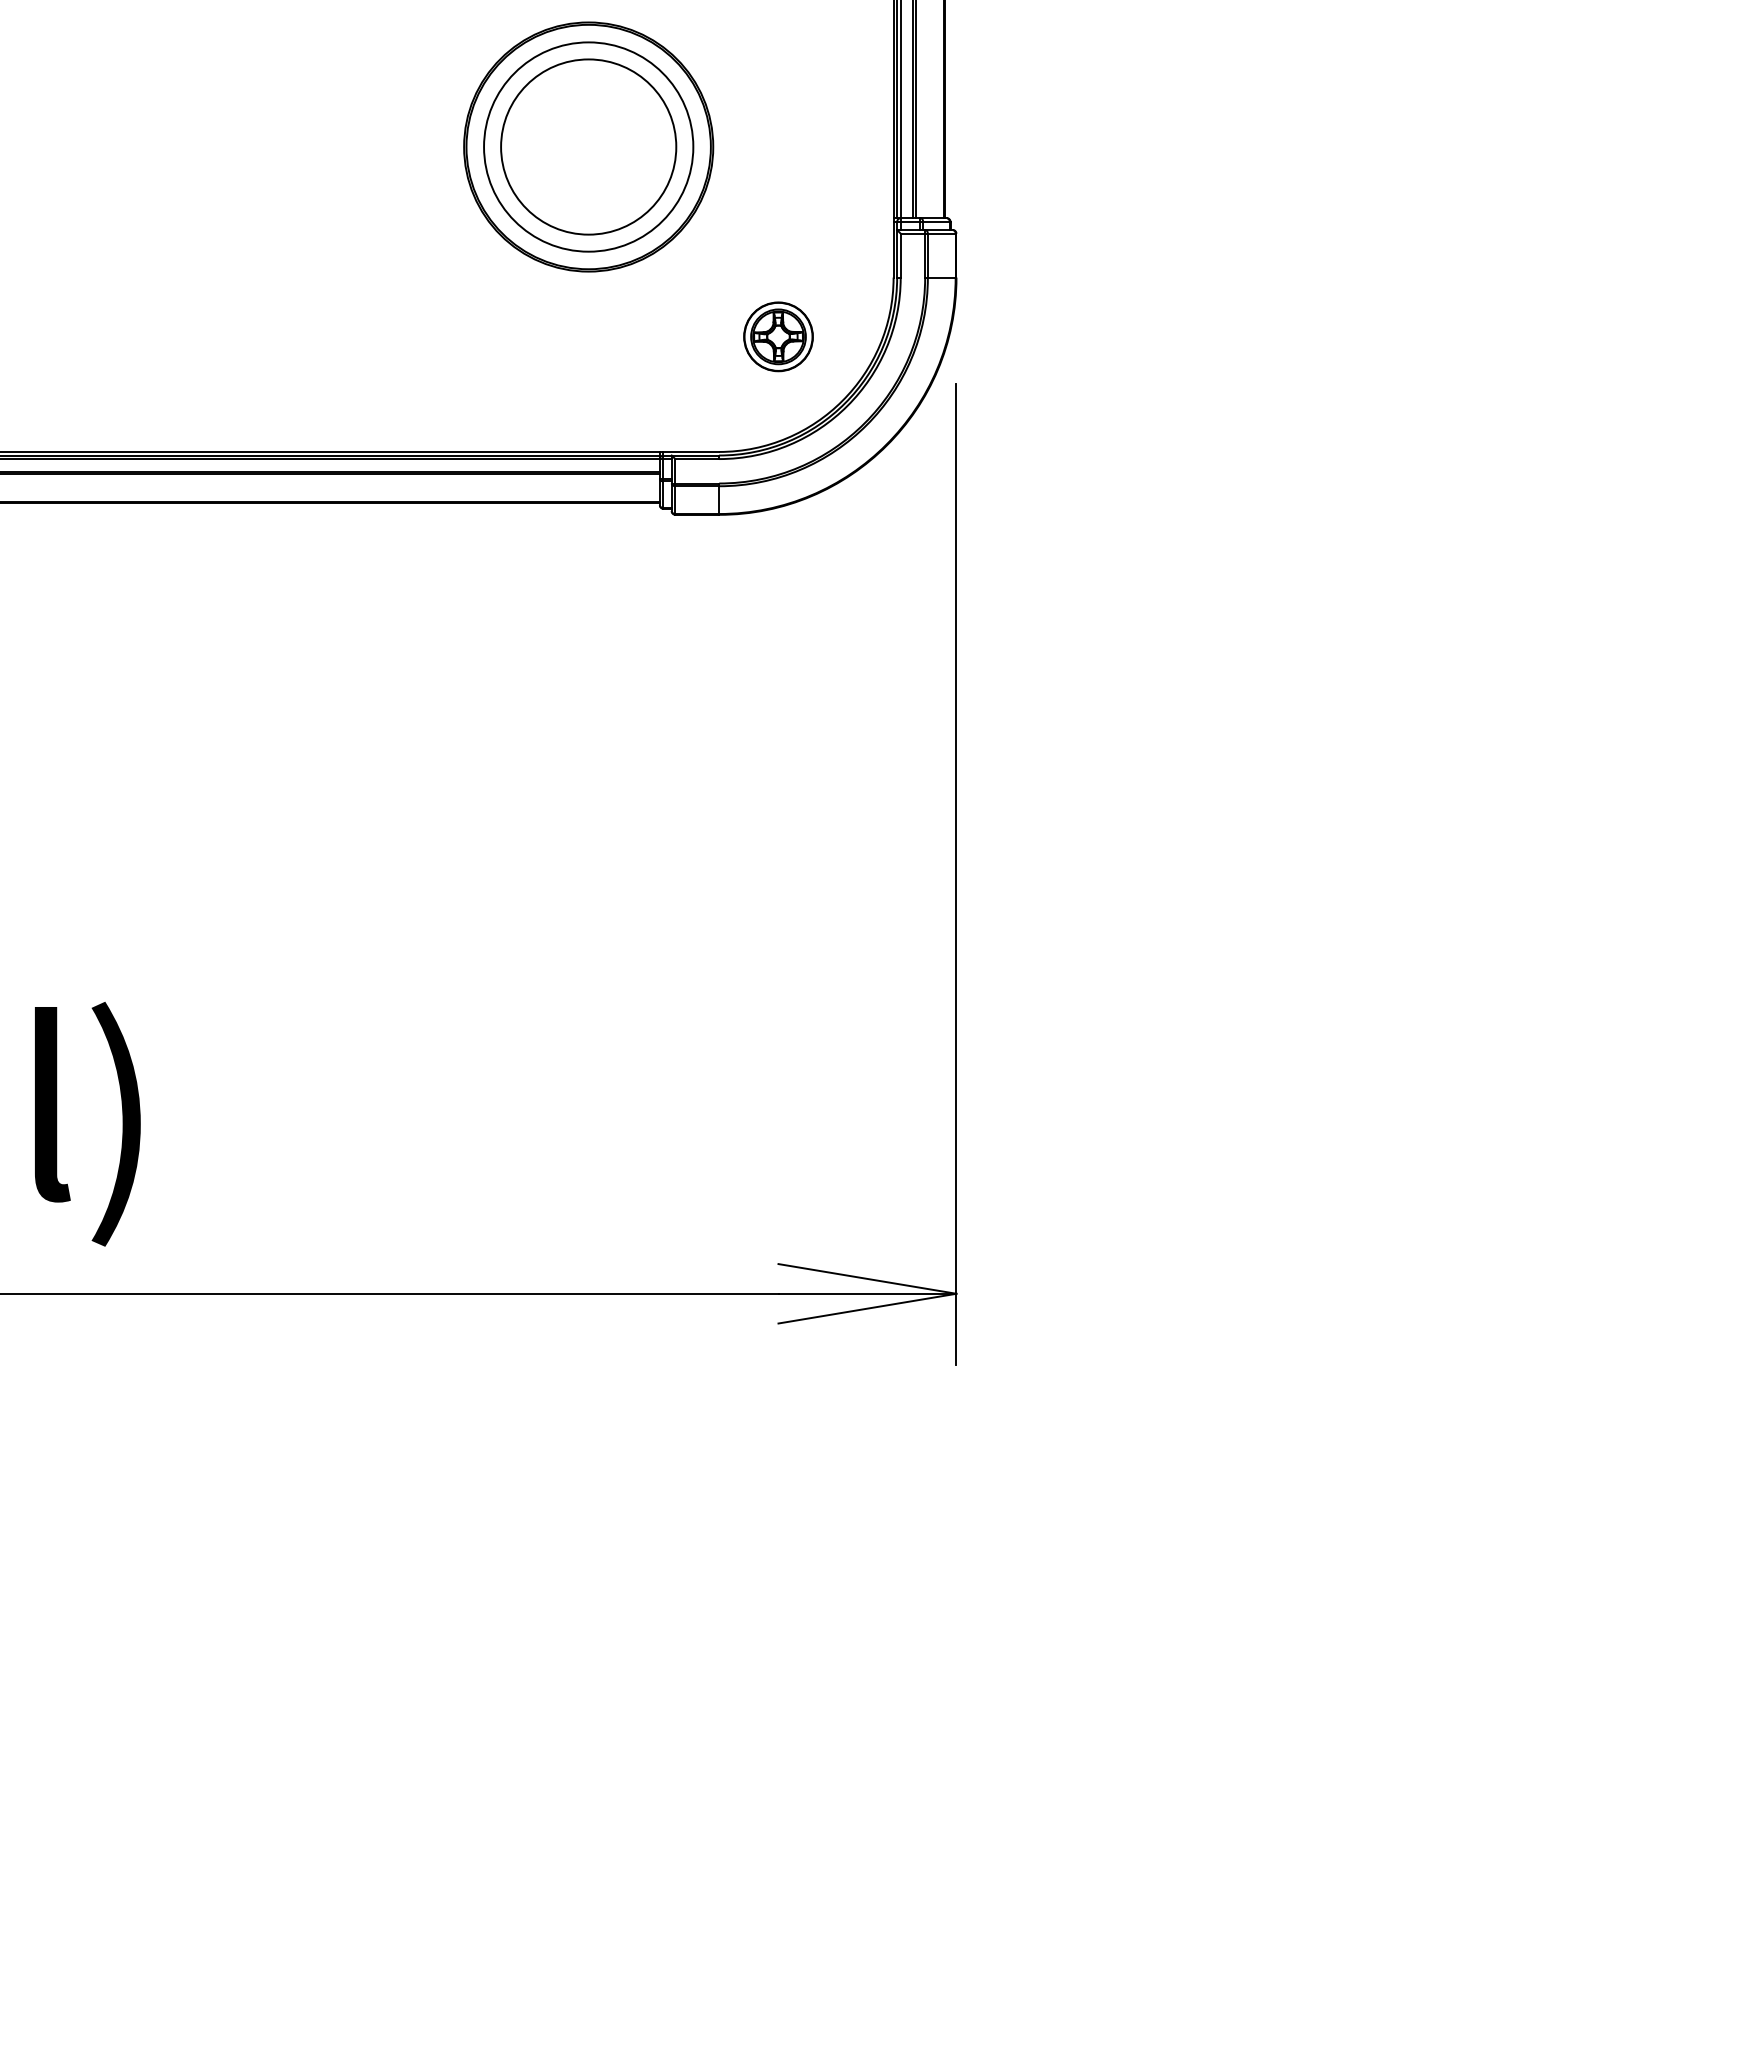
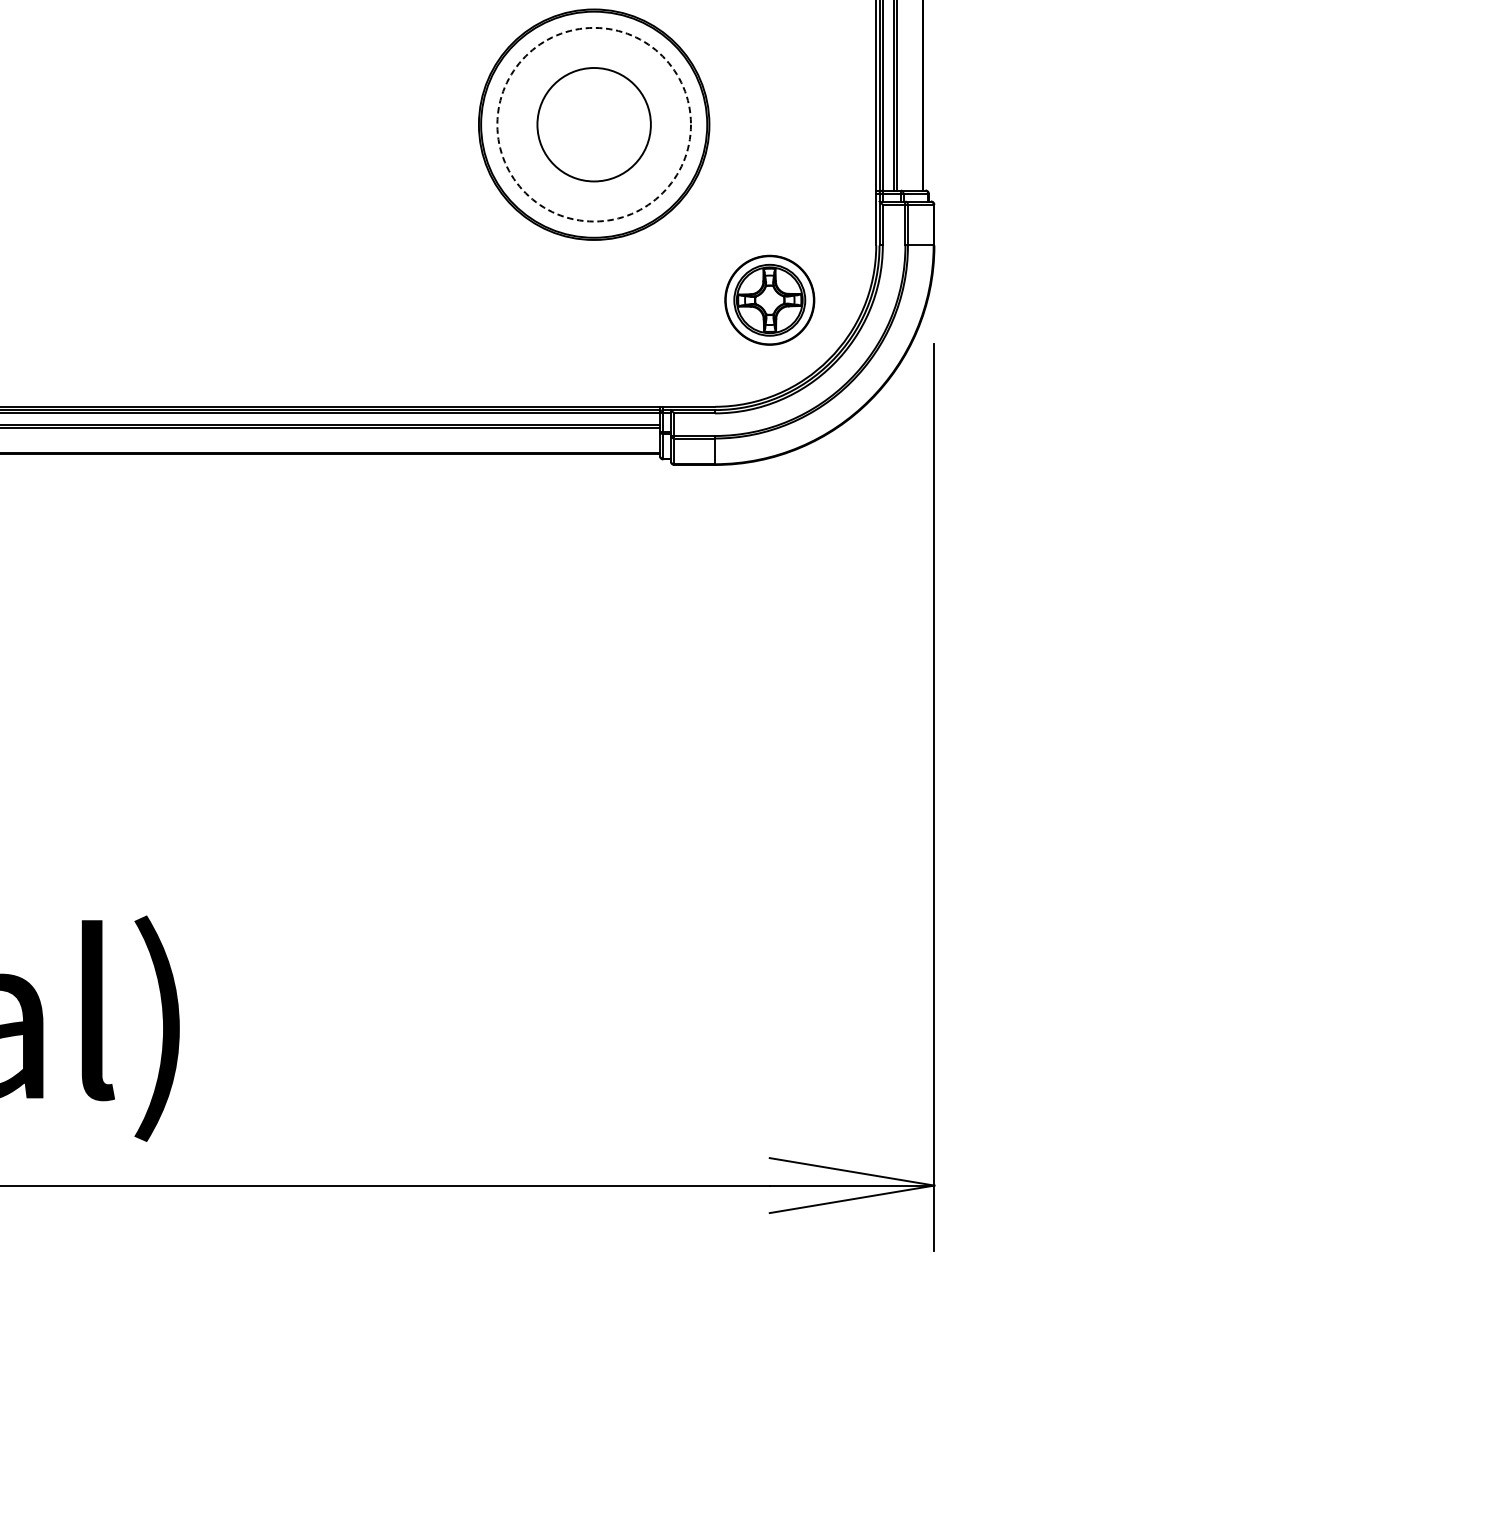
circle: (588, 146) -> (594, 124), size x0.7
circle: (588, 146) -> (594, 124), solid -> dashed
part: (778, 336) -> (769, 299), size x1.4

